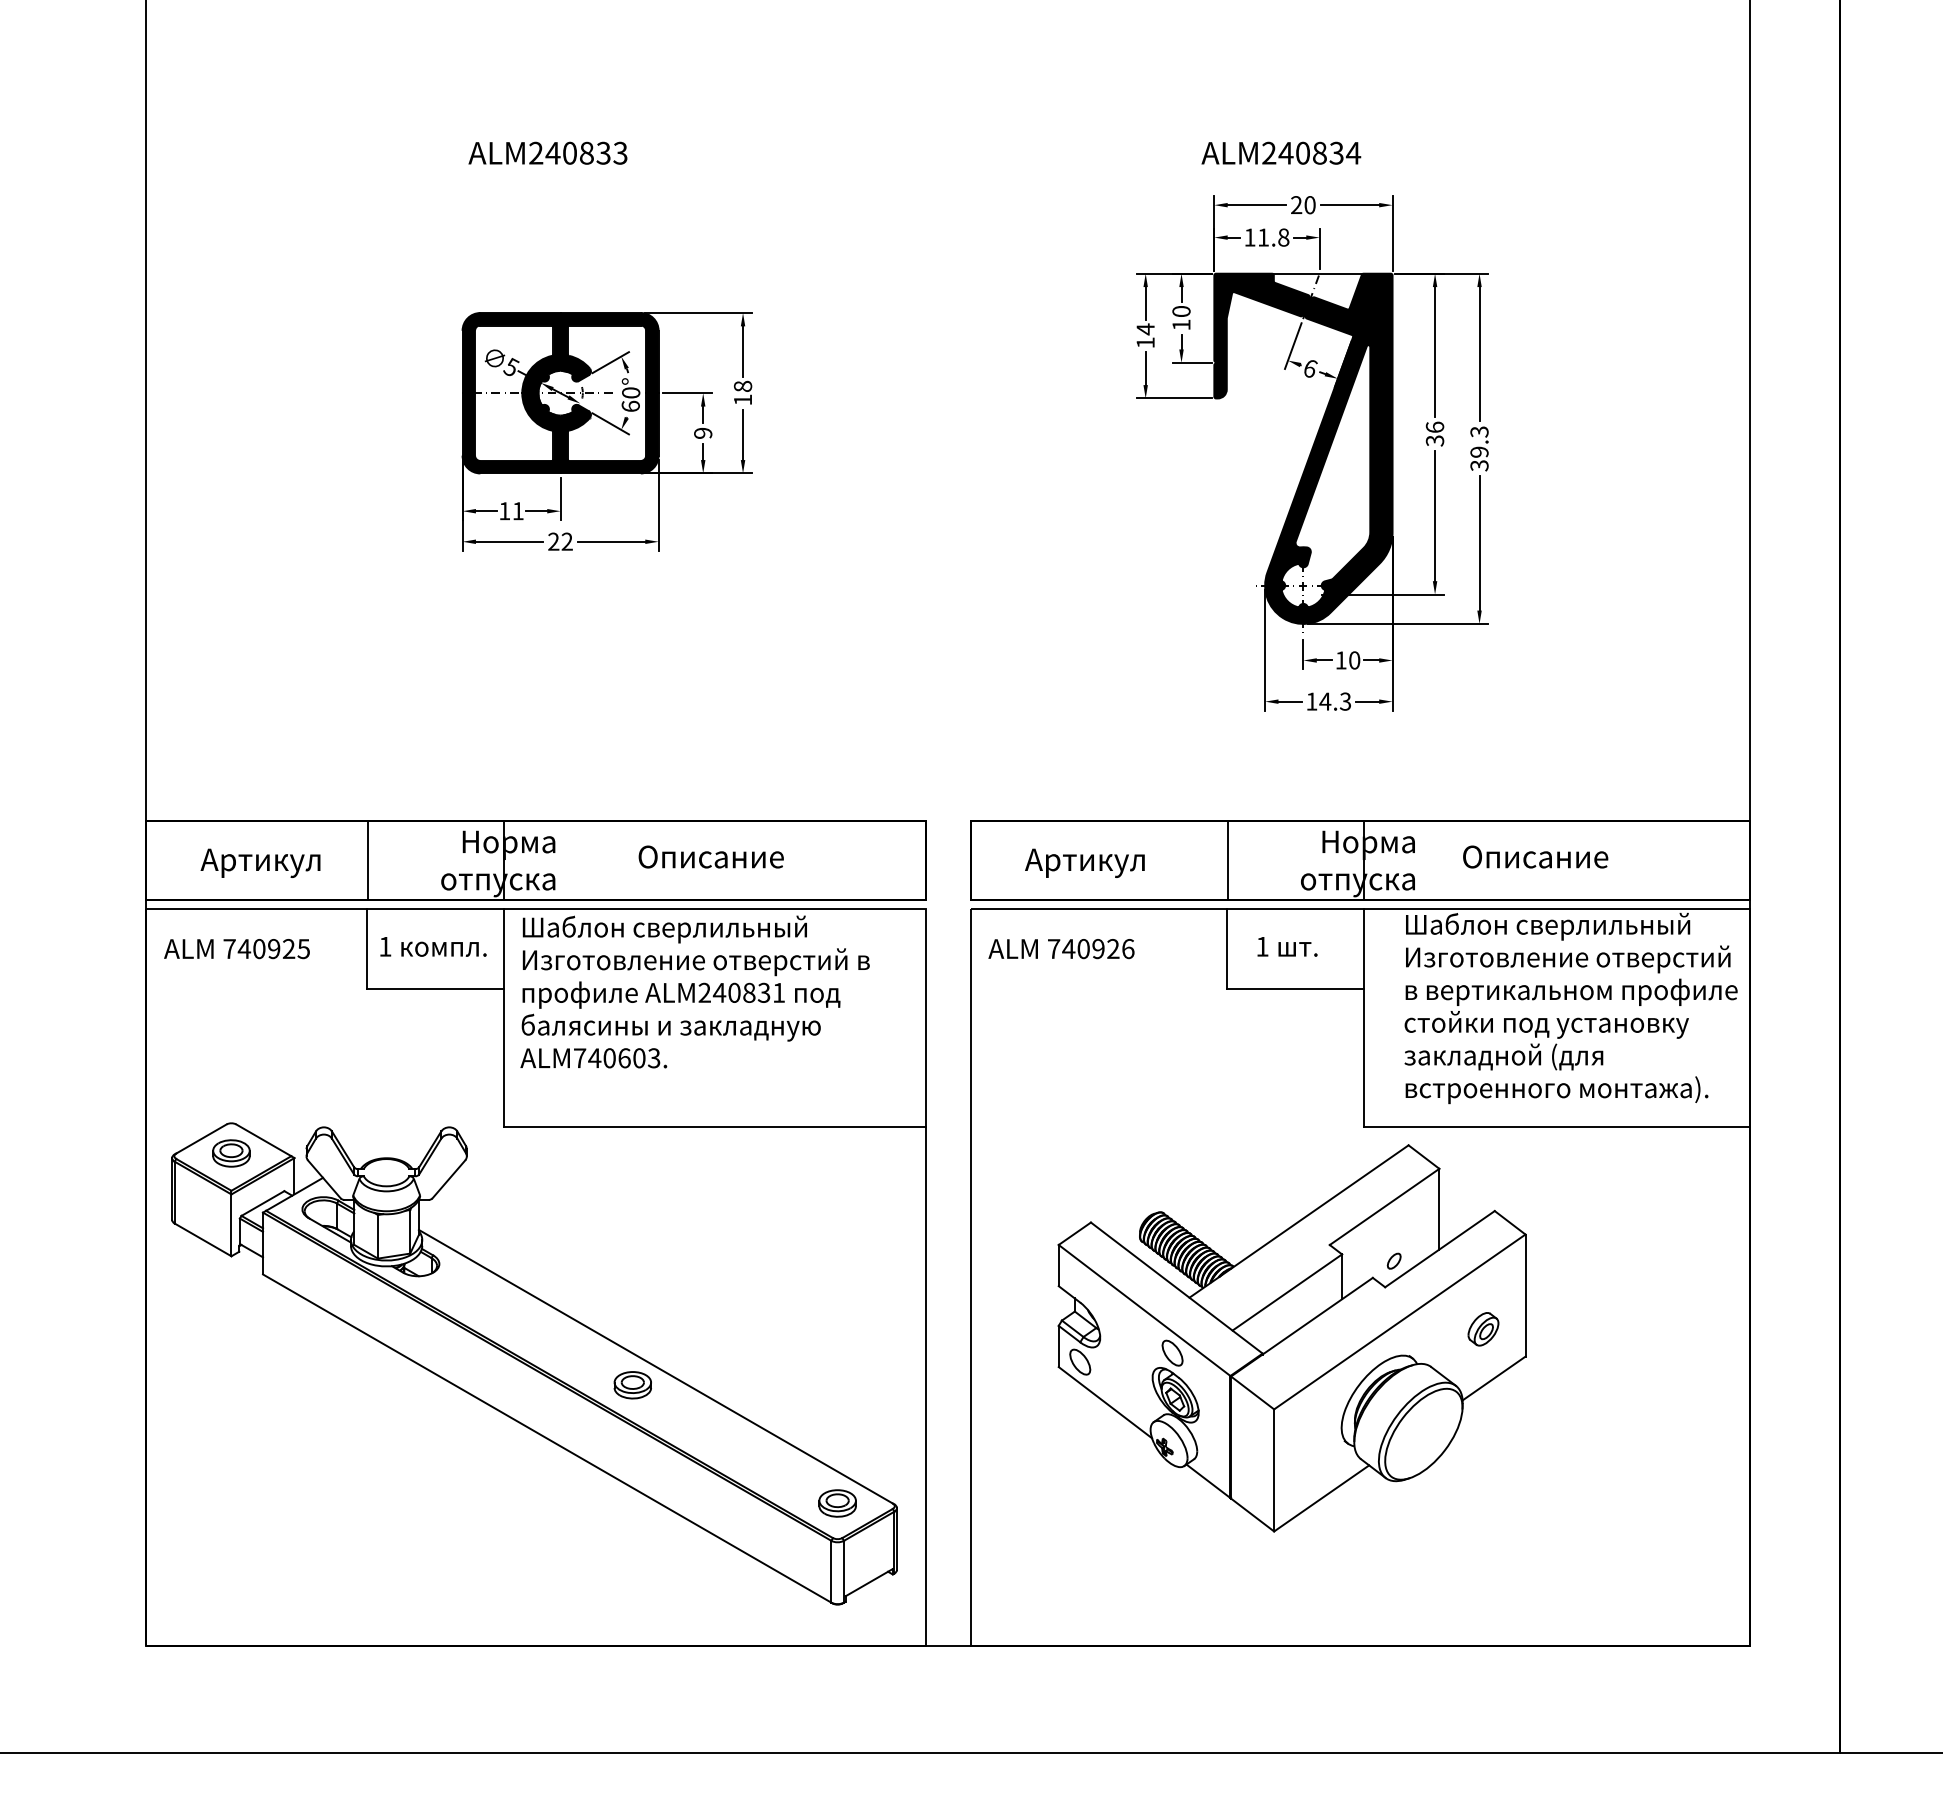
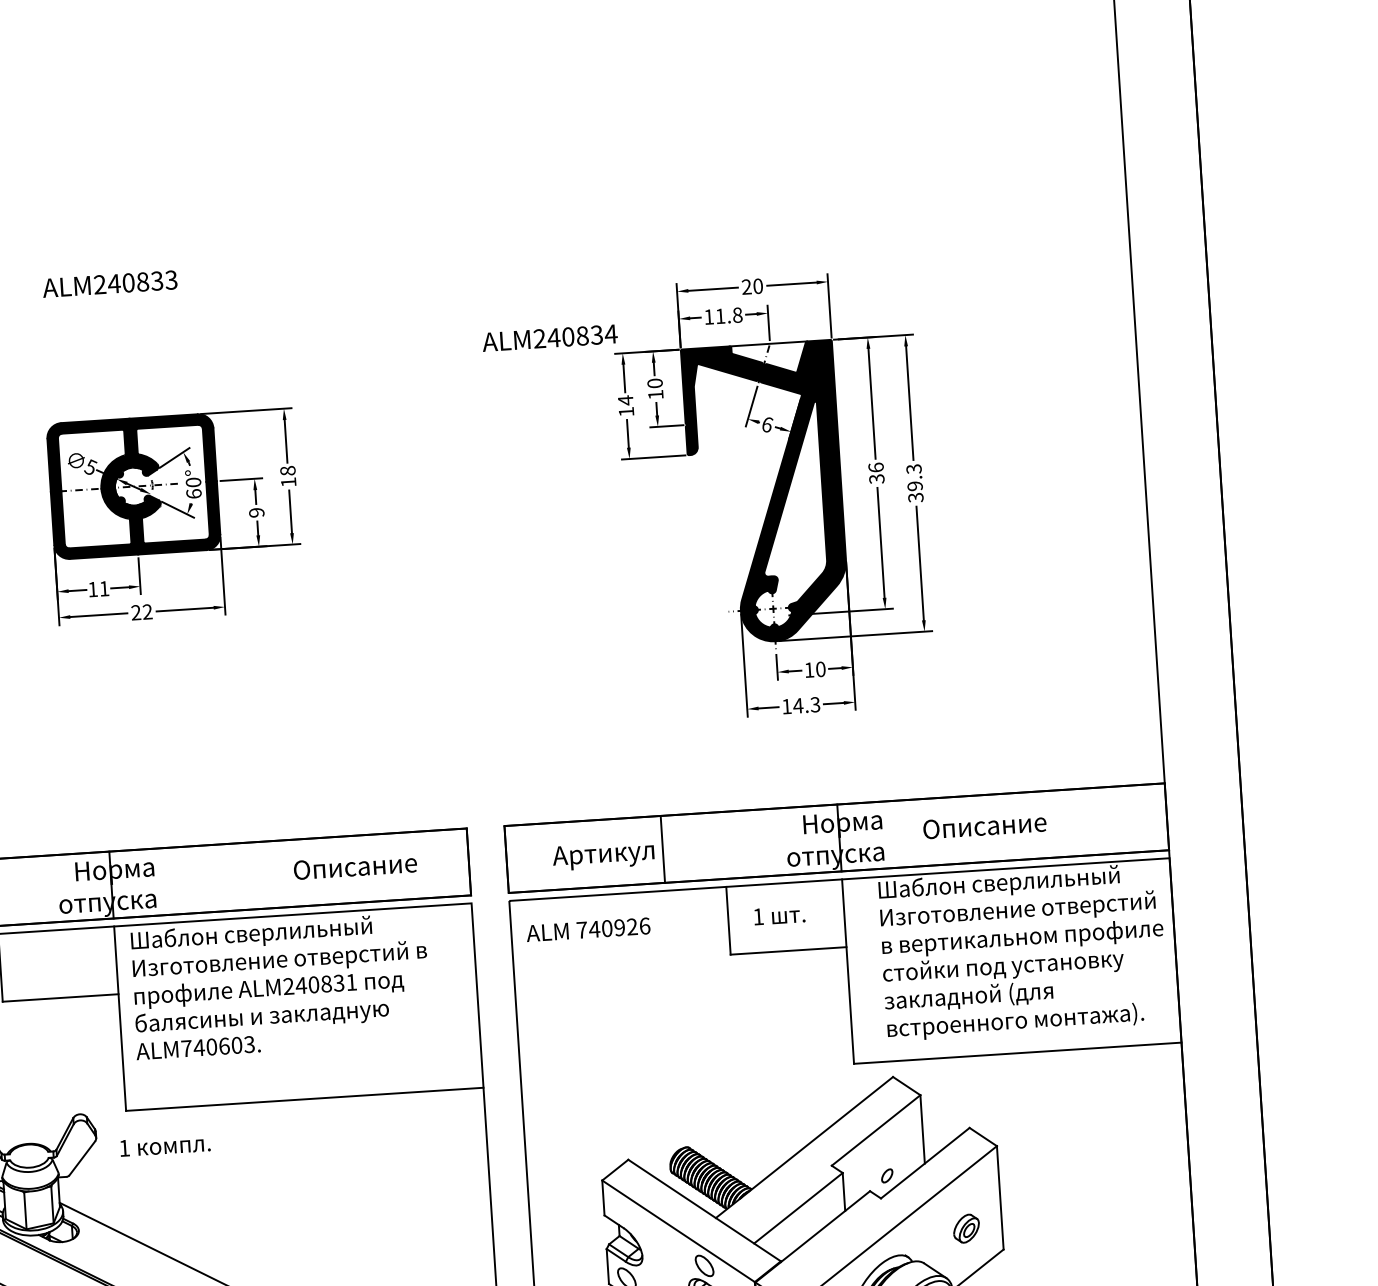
text: (1281, 152) -> (550, 337), moved
text: (710, 856) -> (354, 866), moved
line: (1228, 859) -> (663, 848), moved
text: (433, 946) -> (165, 1145), moved

